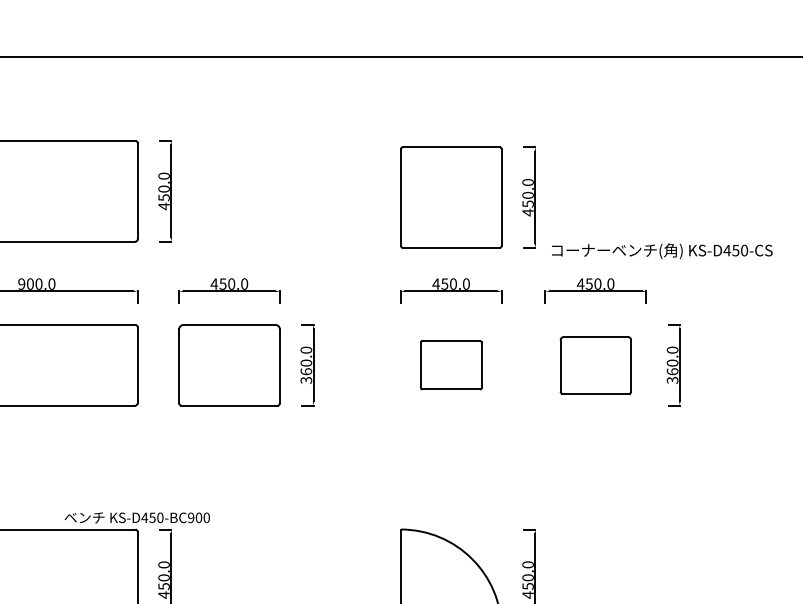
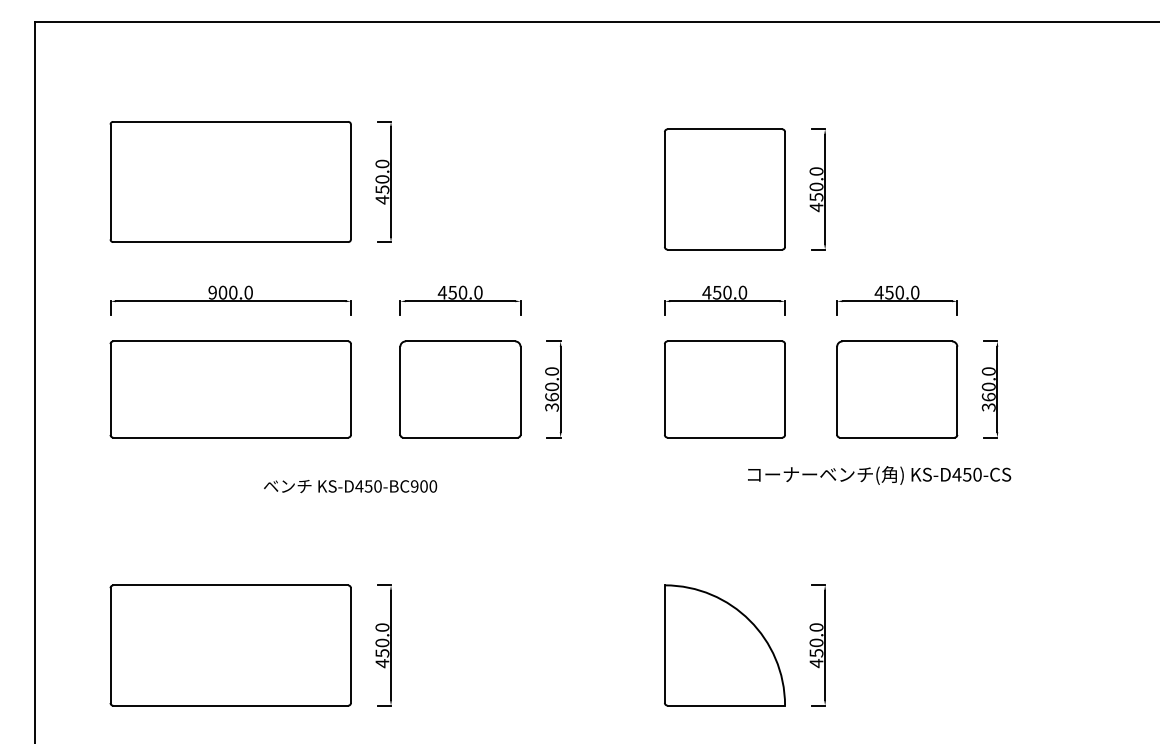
text: (662, 251) -> (879, 475), moved
part: (450, 365) -> (724, 389), size x1.67
part: (596, 365) -> (897, 389), size x1.43
text: (137, 517) -> (350, 486), moved

